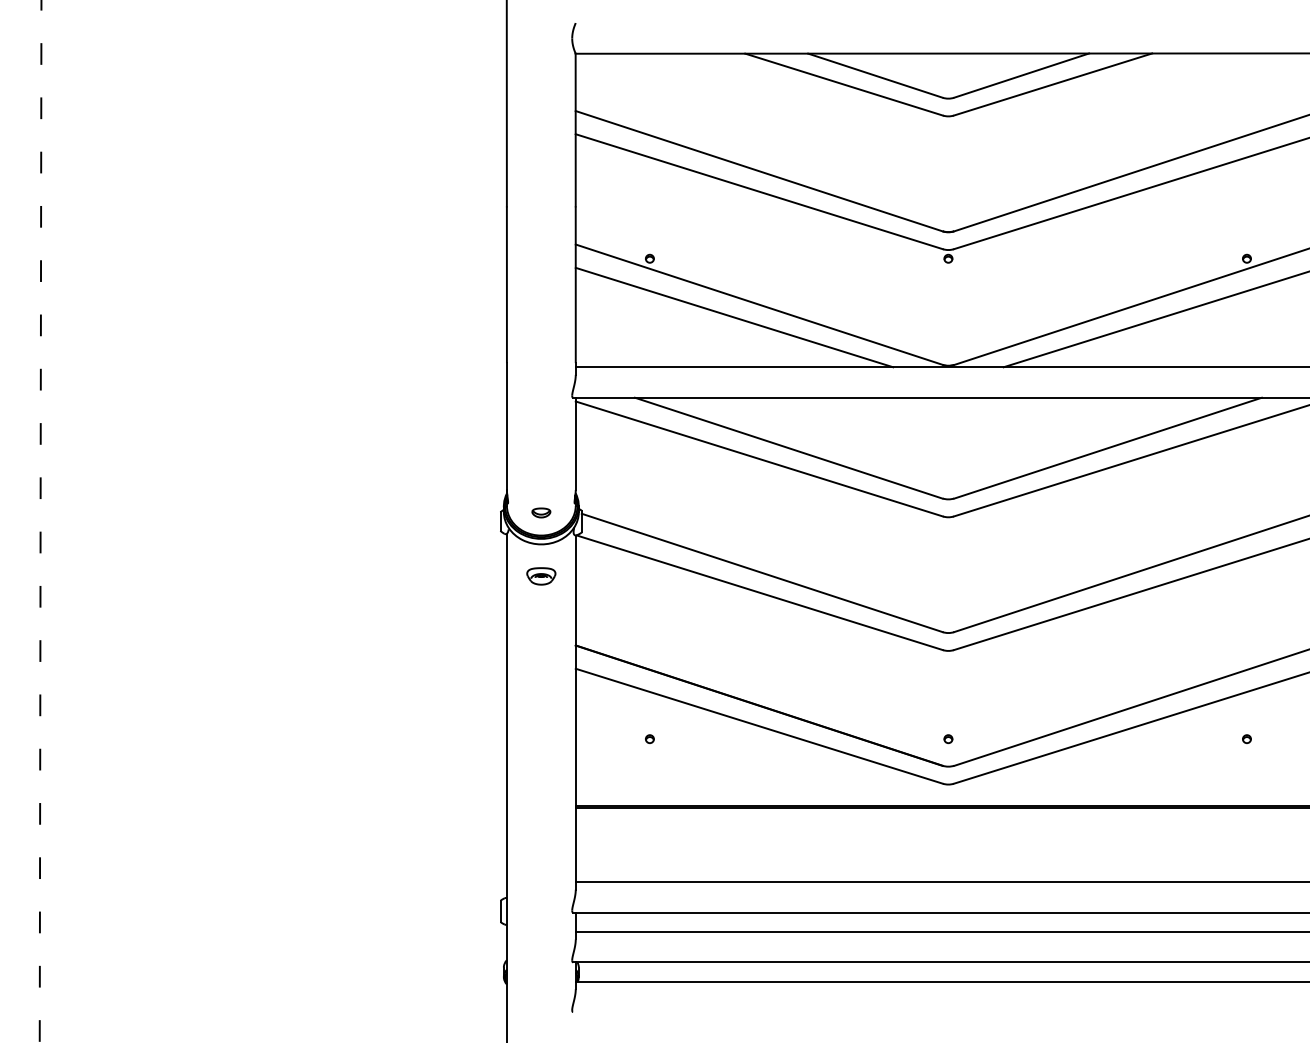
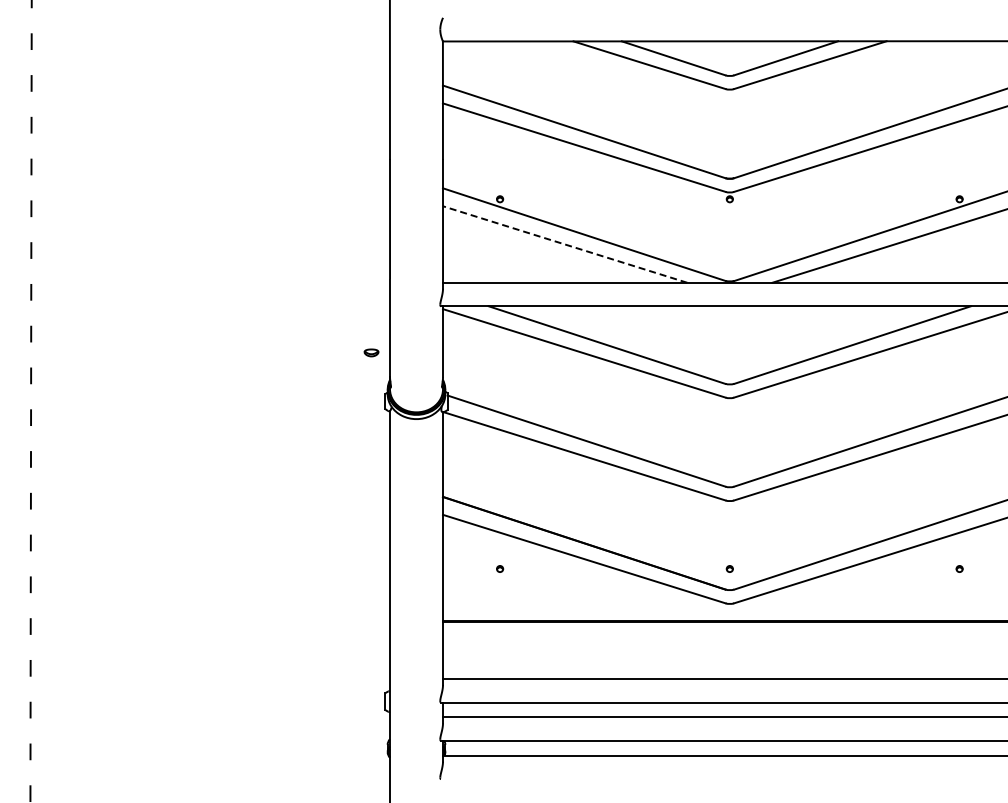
line: (733, 317) -> (564, 244), solid -> dashed
part: (541, 512) -> (371, 352), moved
part: (541, 576) -> (416, 443), removed

